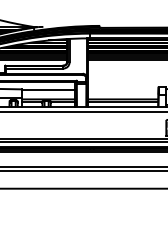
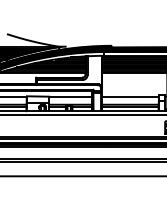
line: (123, 90) -> (130, 97), added

